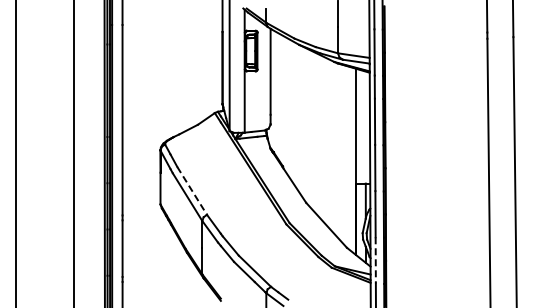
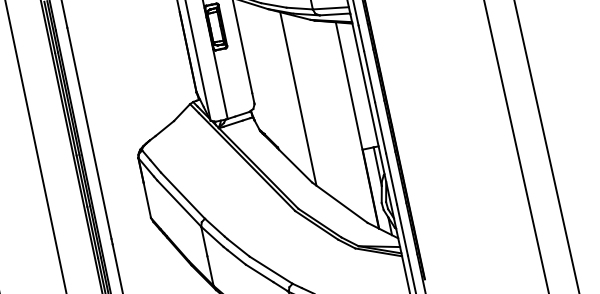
line: (309, 127) -> (298, 98), added
line: (192, 191) -> (183, 196), dashed -> solid
line: (375, 260) -> (402, 230), dashed -> solid

